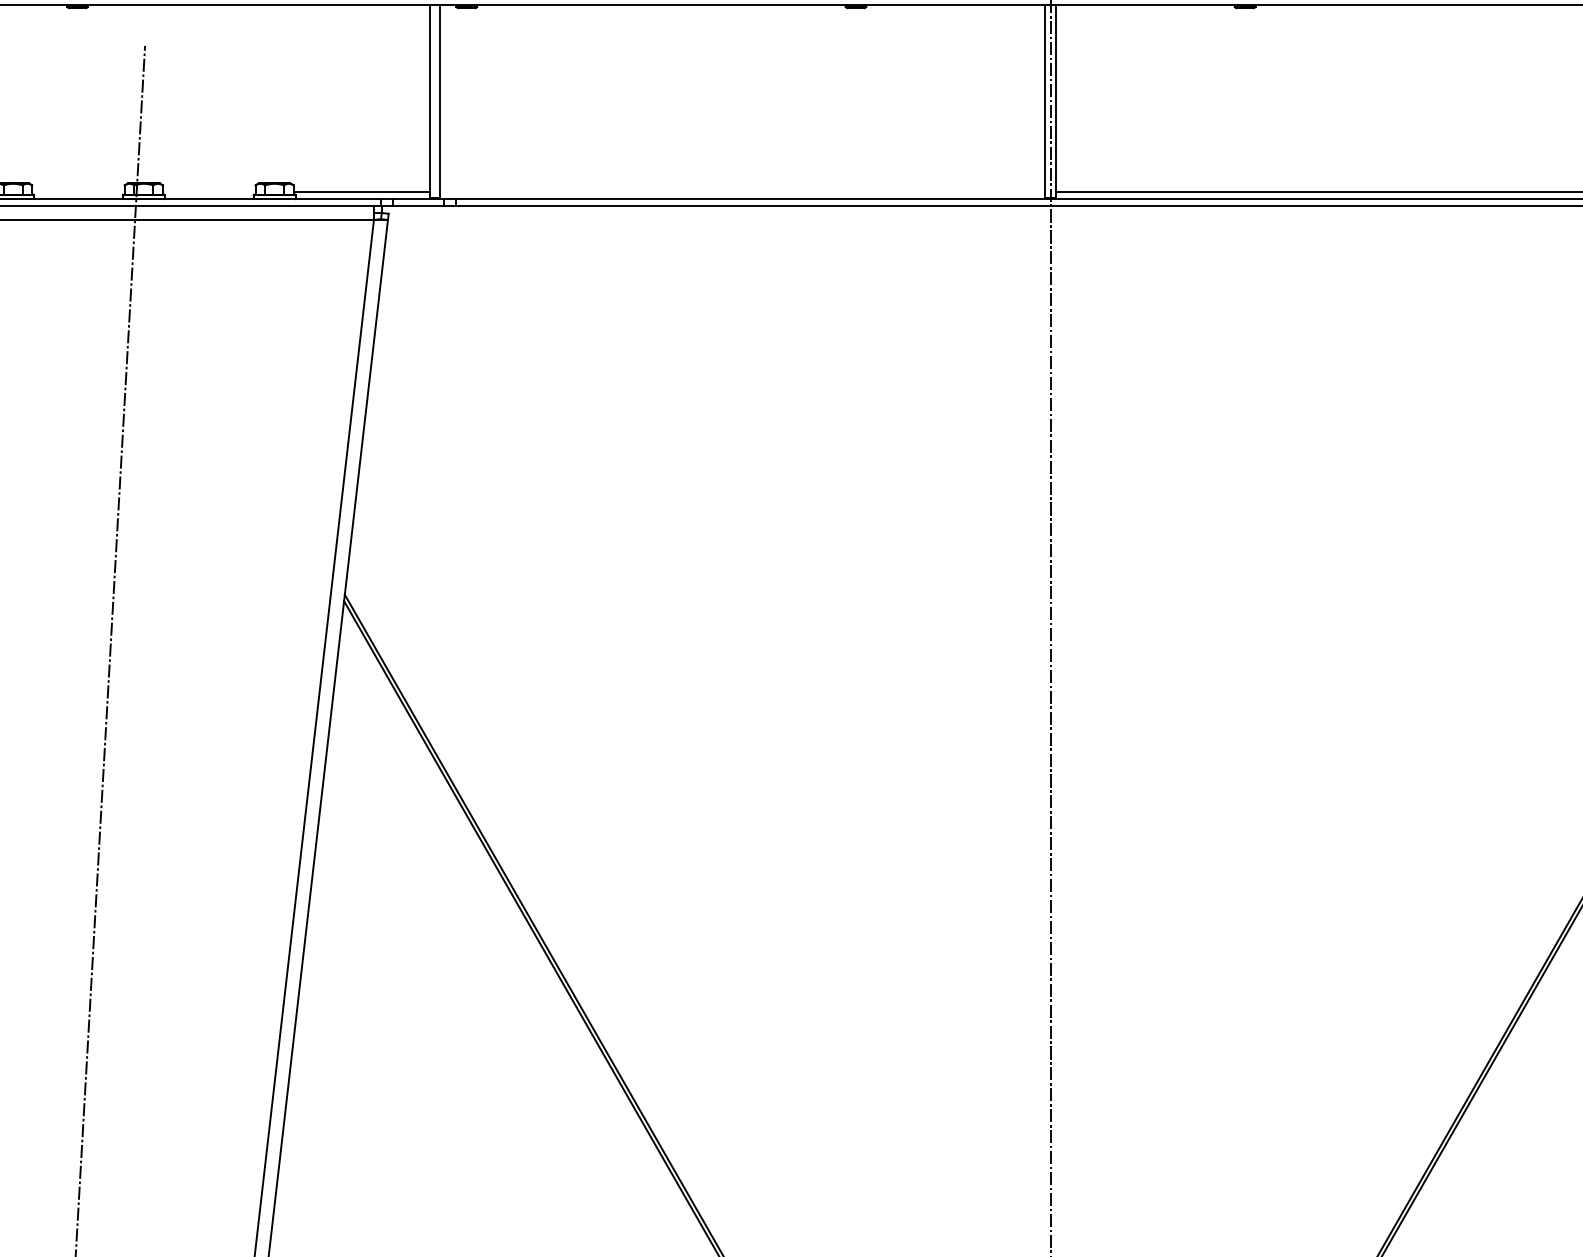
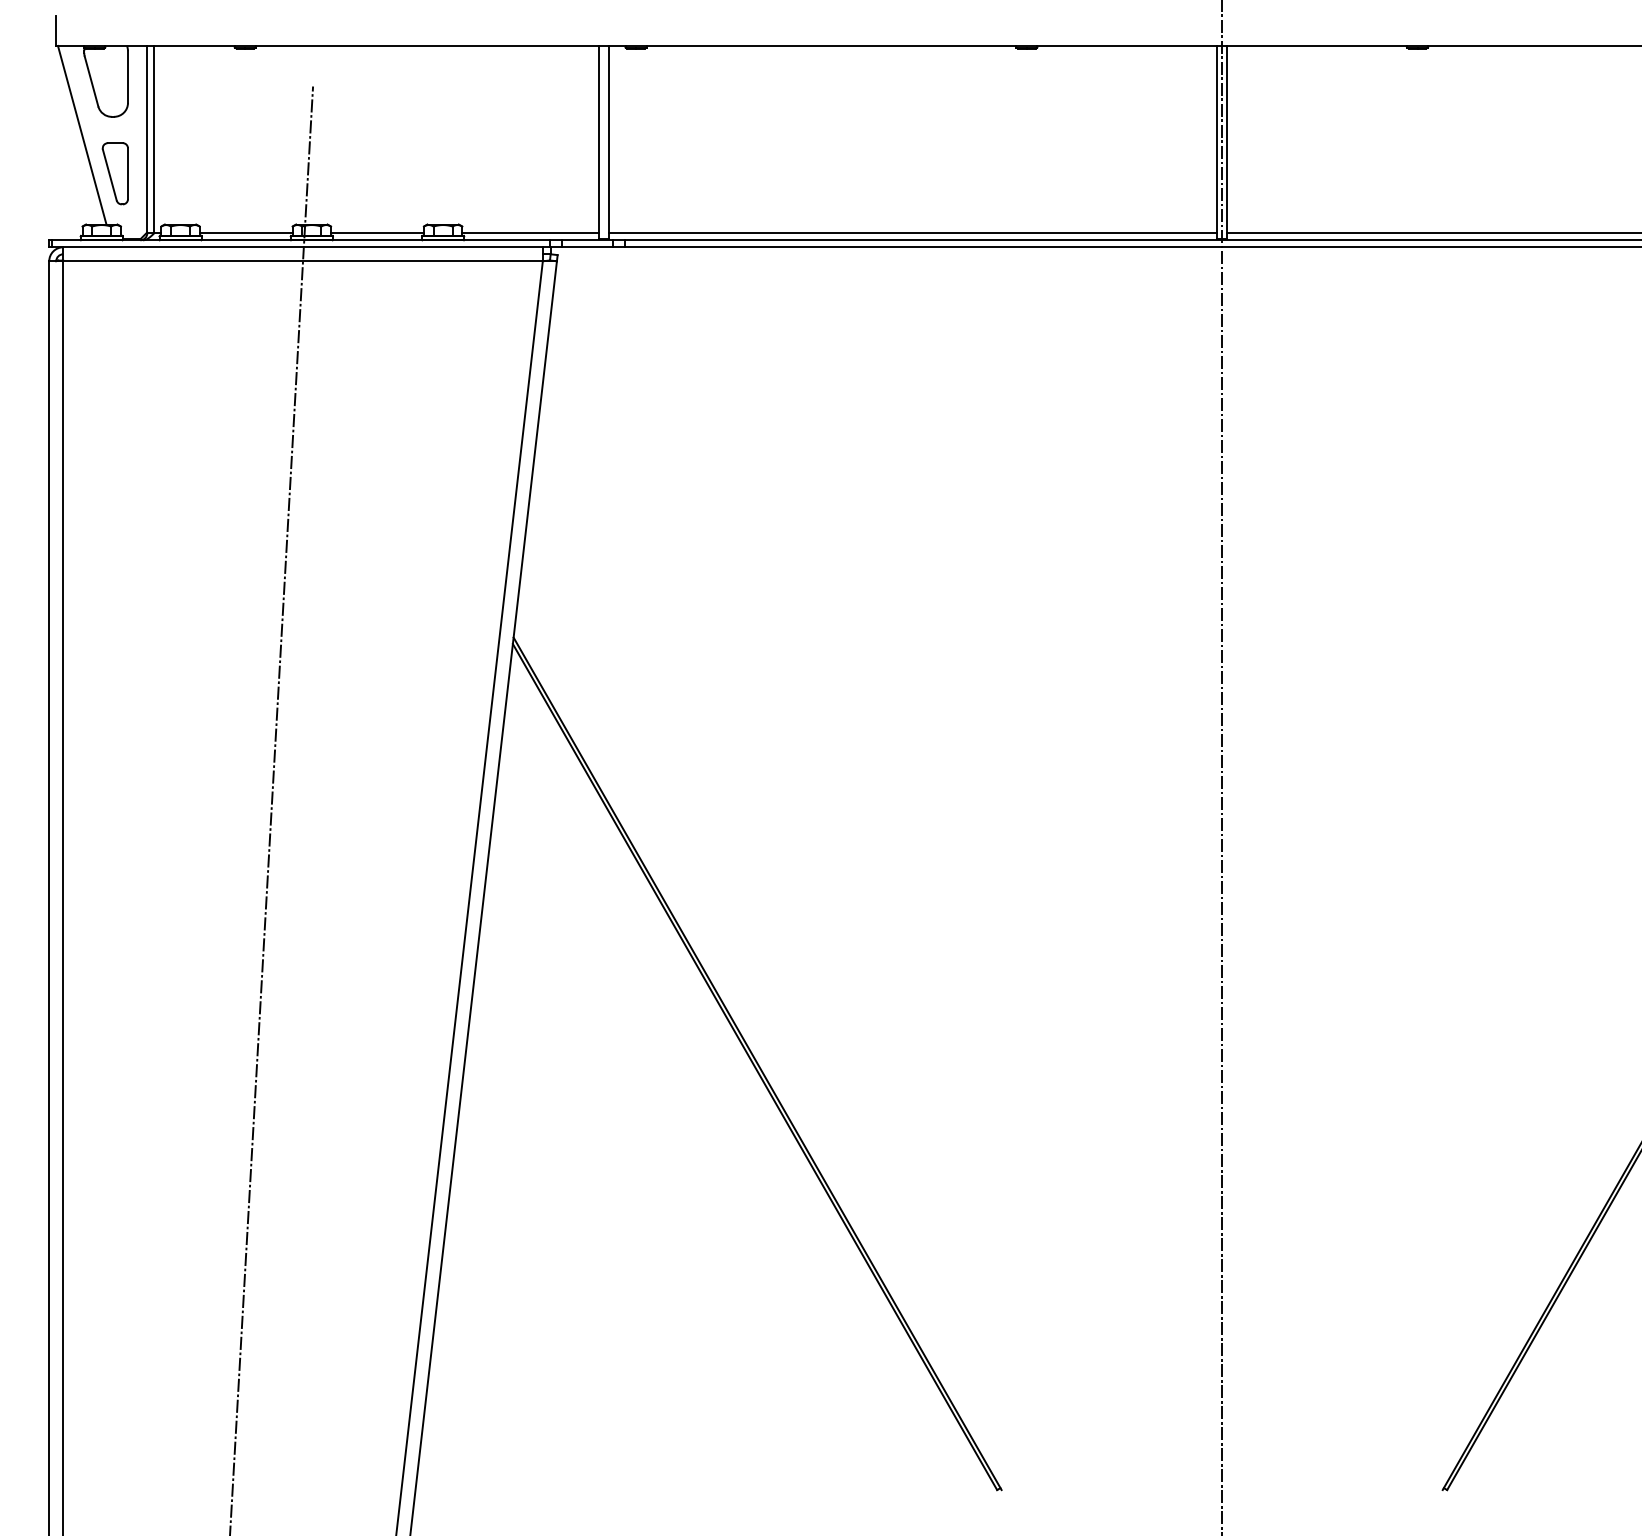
line: (77, 192) -> (245, 233), added
line: (209, 192) -> (377, 233), added
line: (742, 192) -> (912, 233), added

